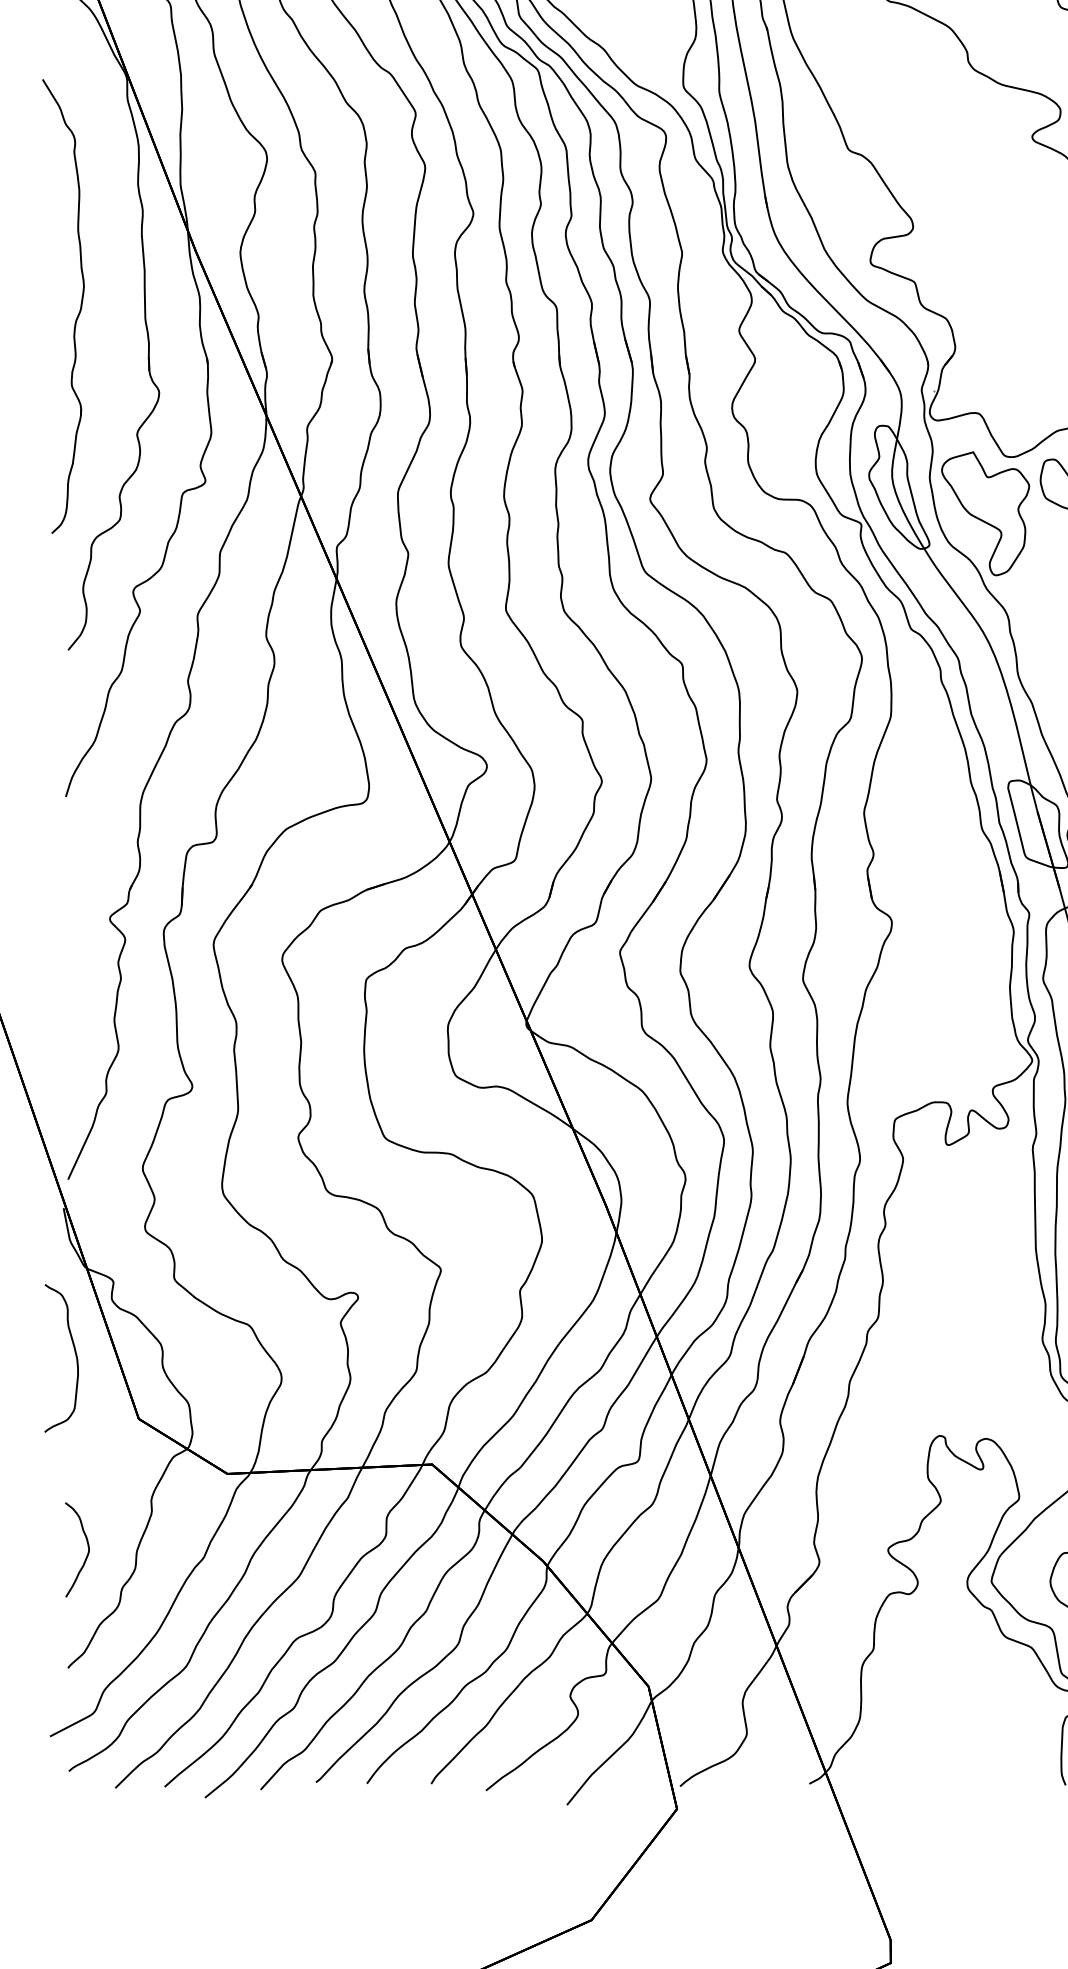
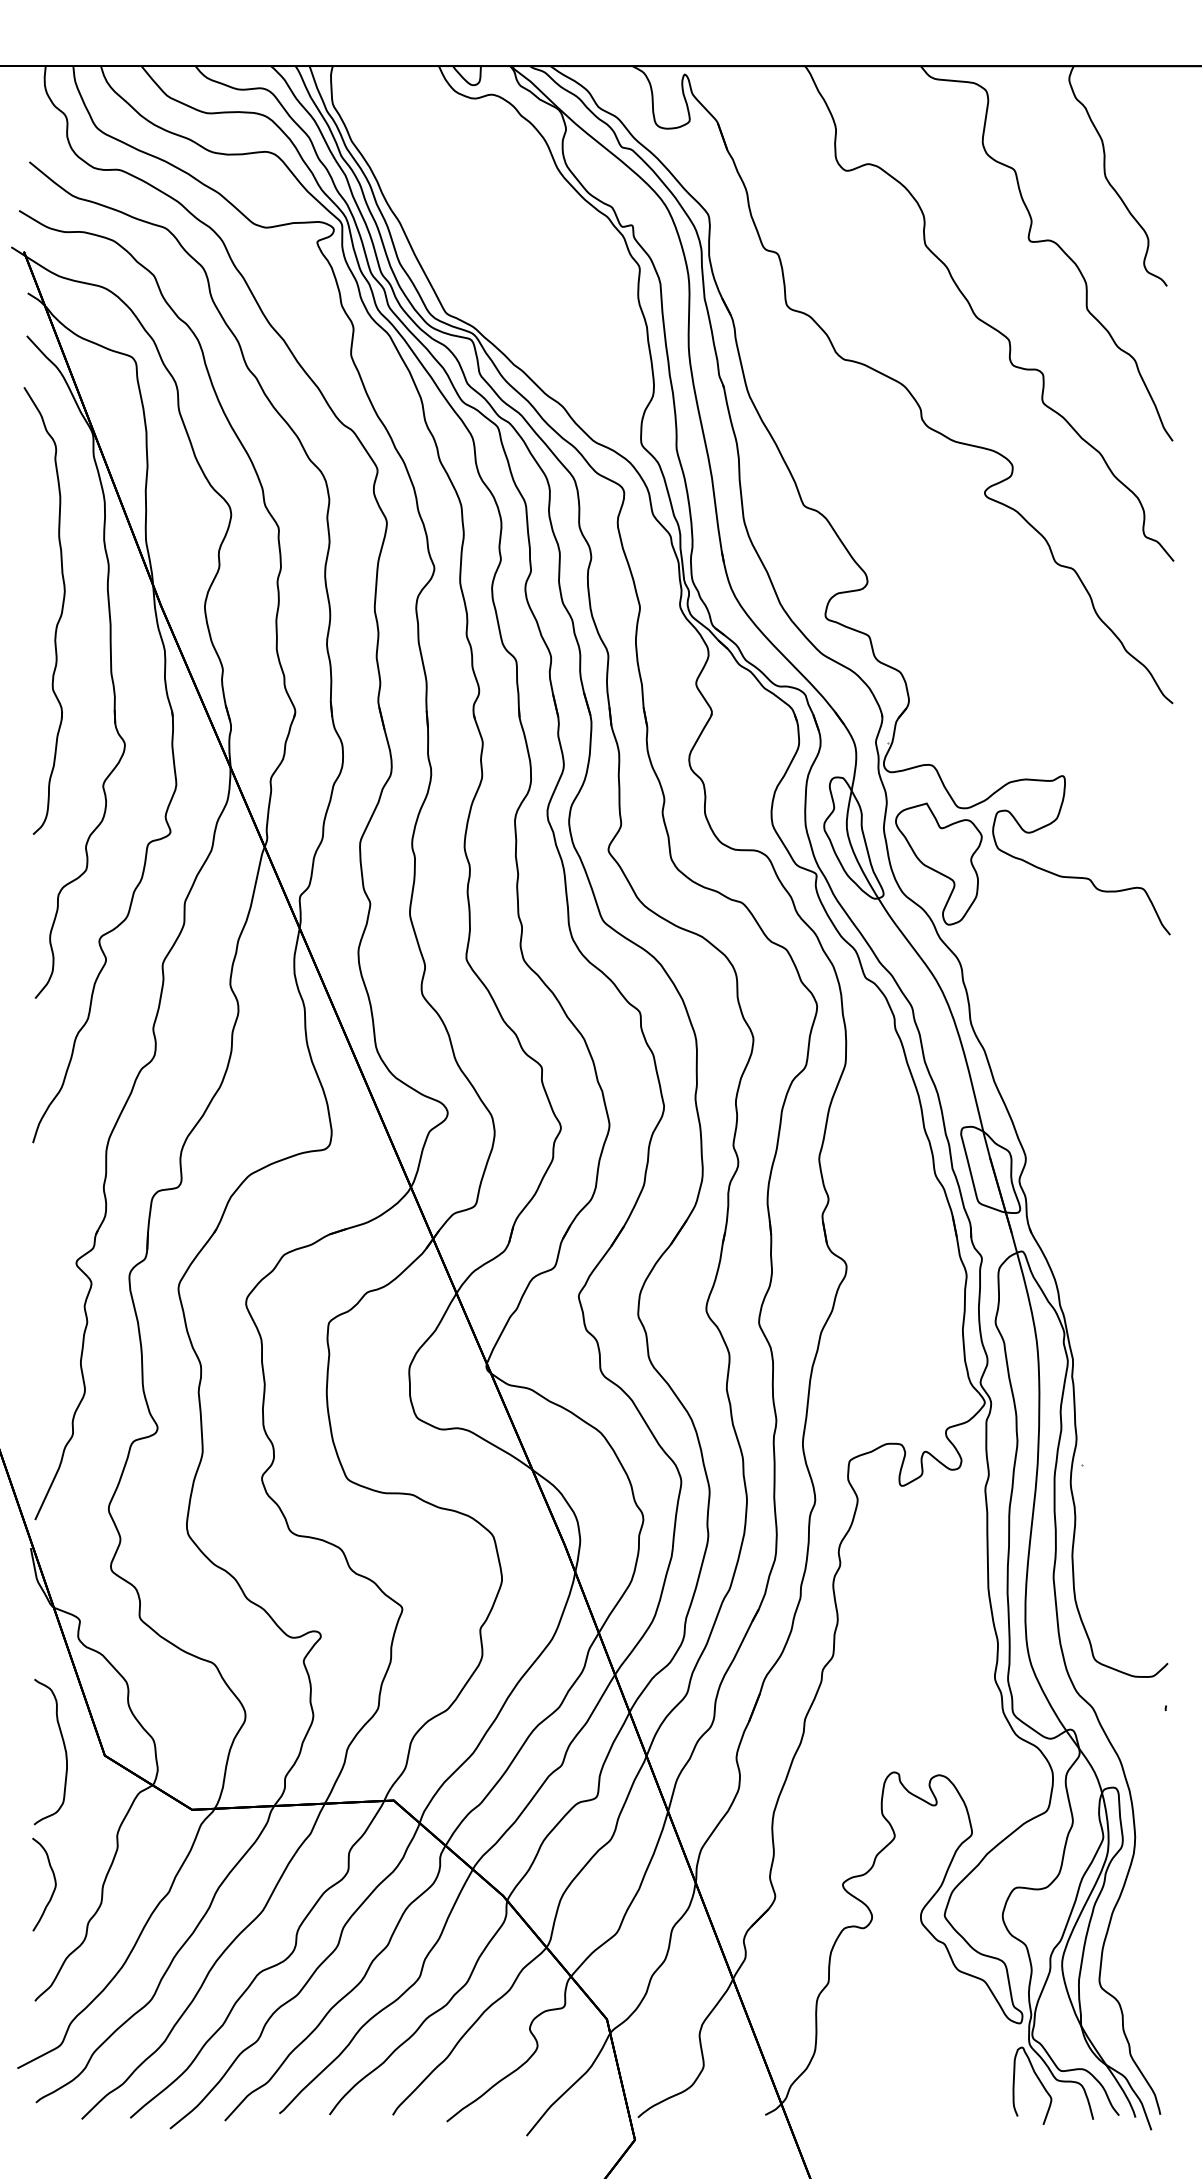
part: (79, 309) -> (60, 613), moved
curve: (74, 1352) -> (63, 1746), moved

